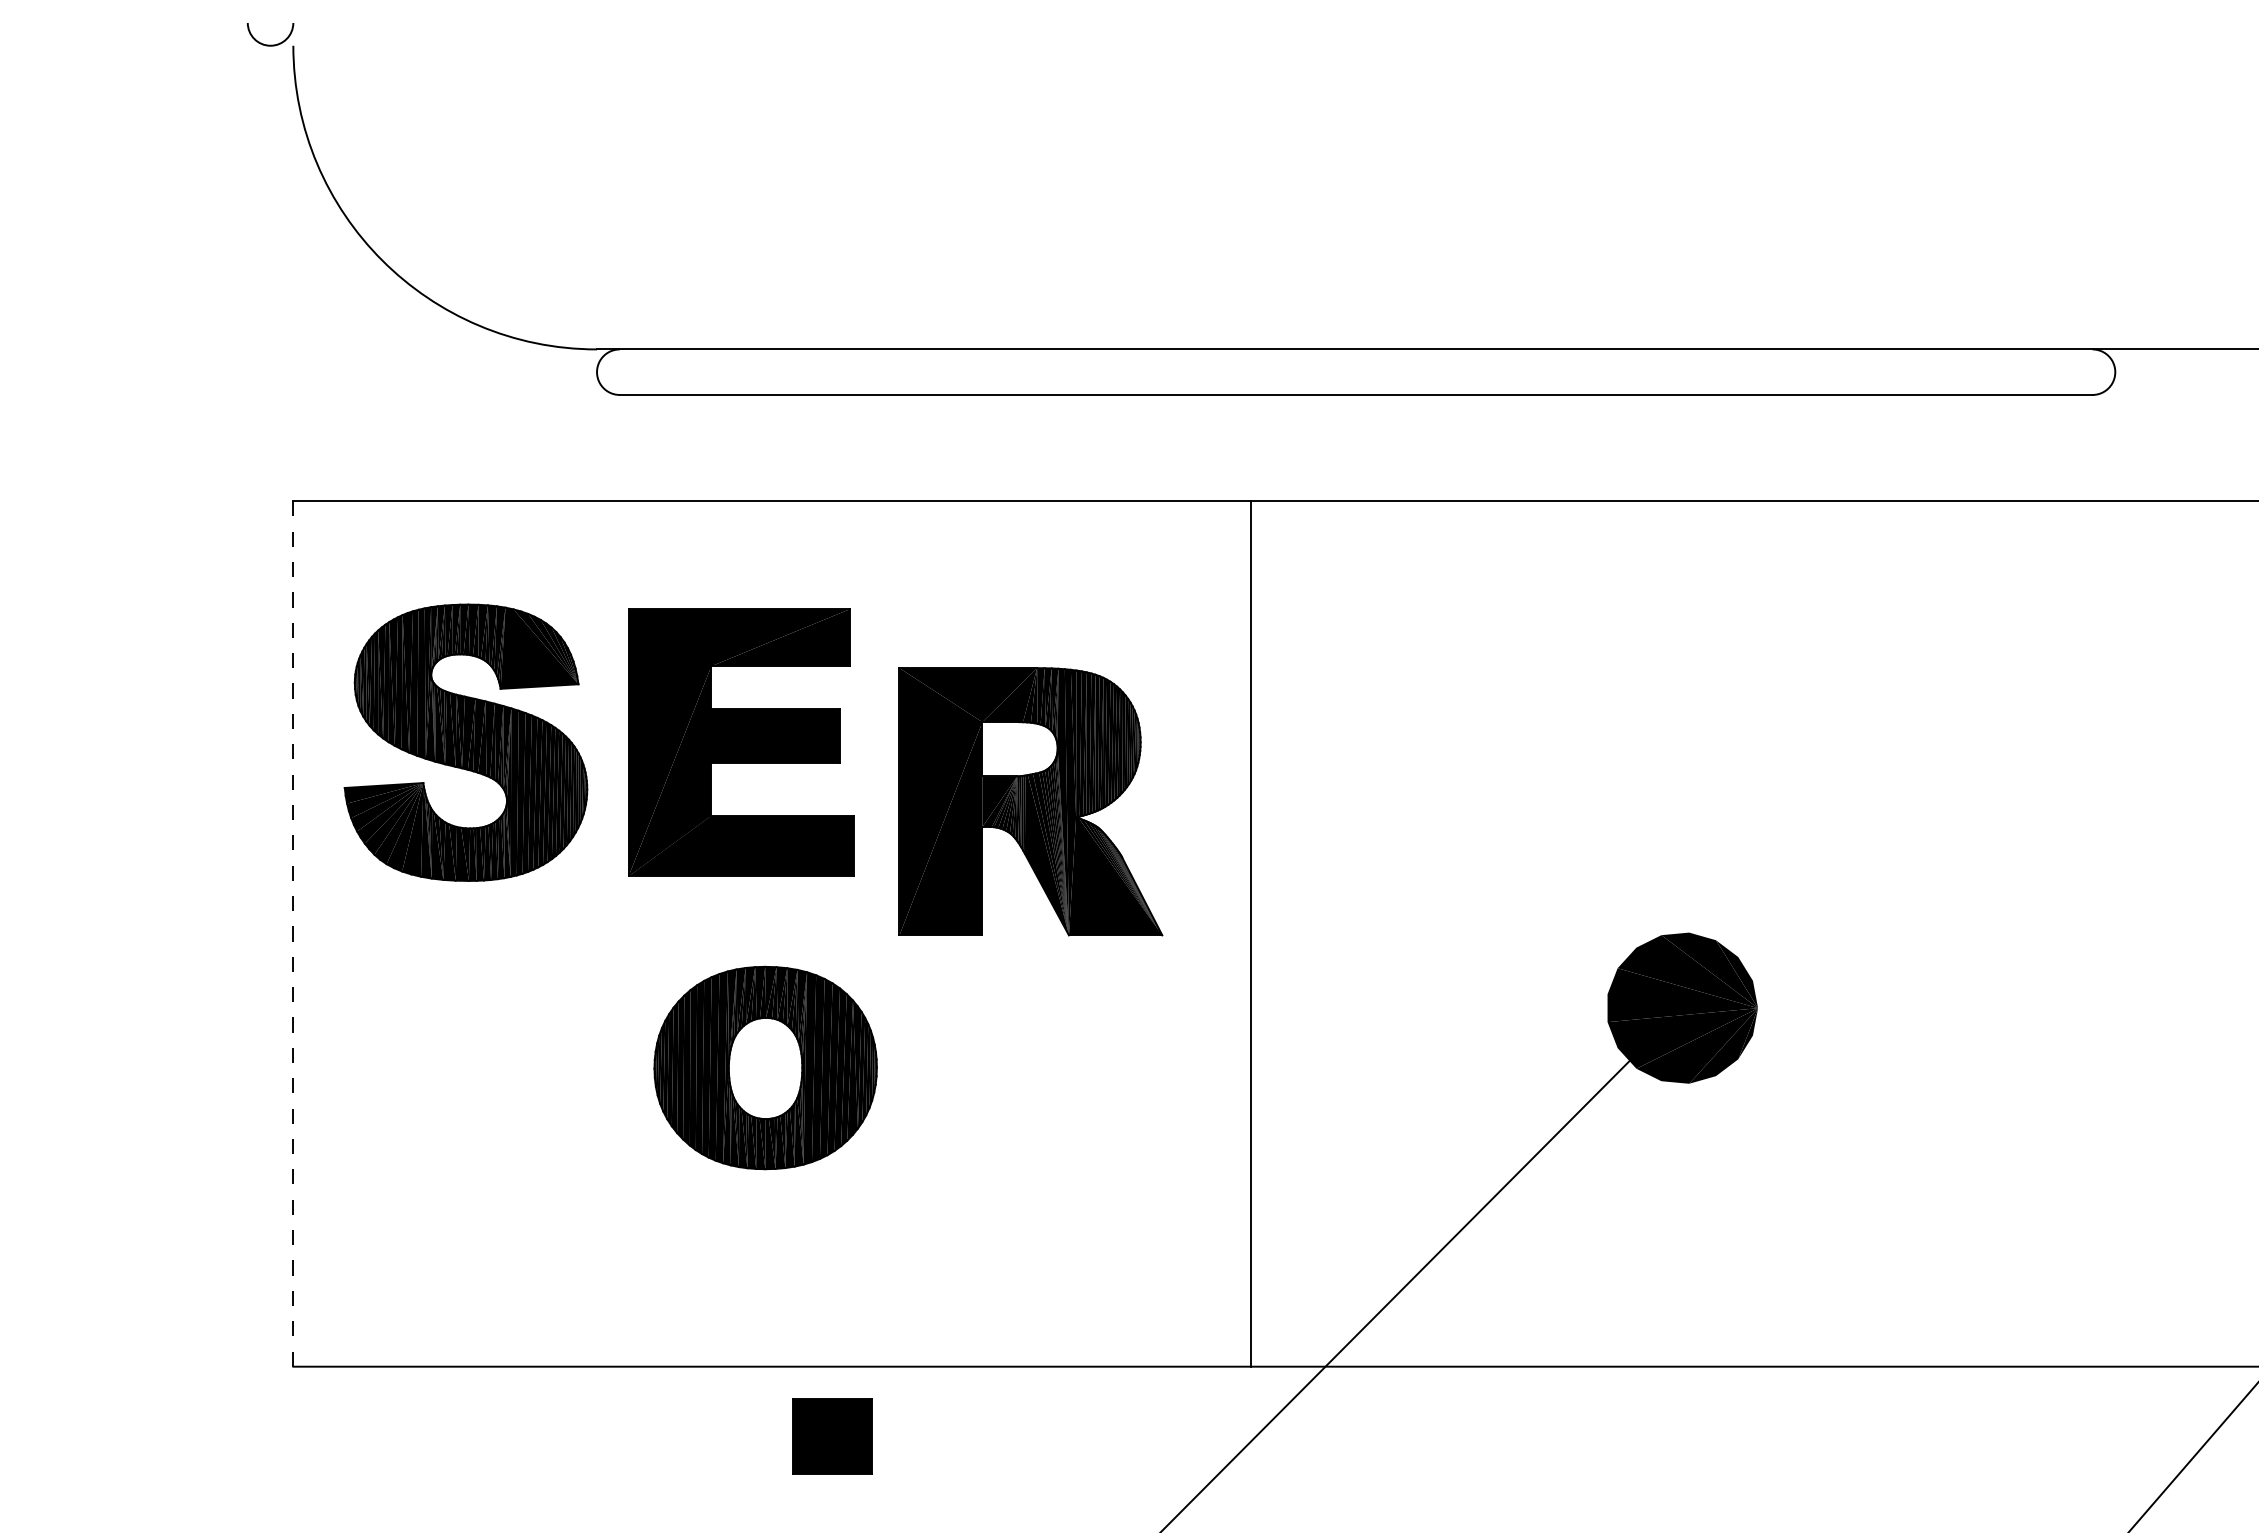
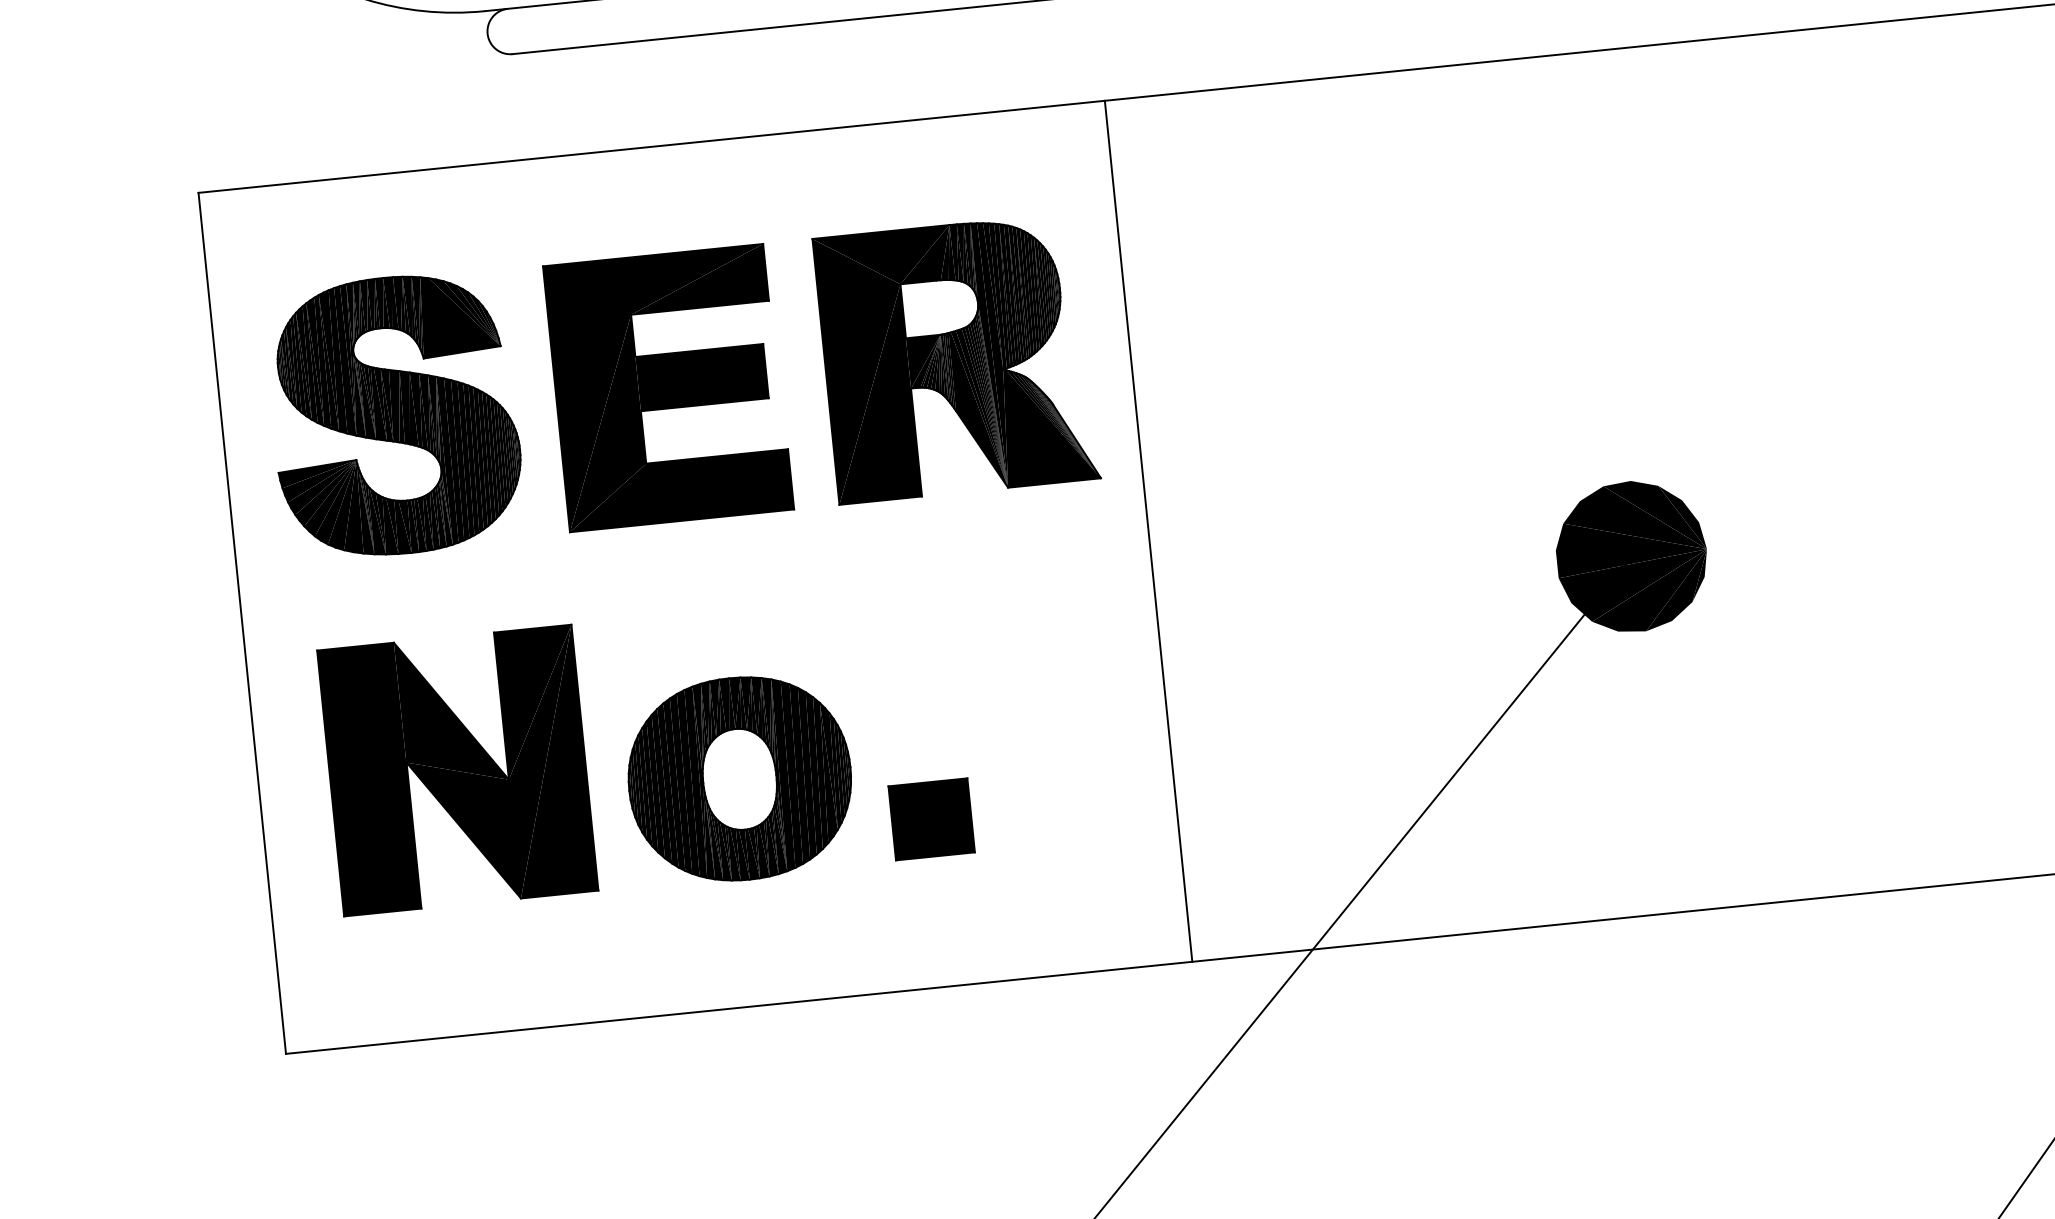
part: (1030, 801) -> (956, 358), moved
line: (293, 933) -> (242, 622), dashed -> solid
line: (1251, 933) -> (1148, 530), moved
part: (765, 1067) -> (739, 778), moved
part: (492, 1101) -> (457, 769), added
part: (832, 1436) -> (931, 819), moved

